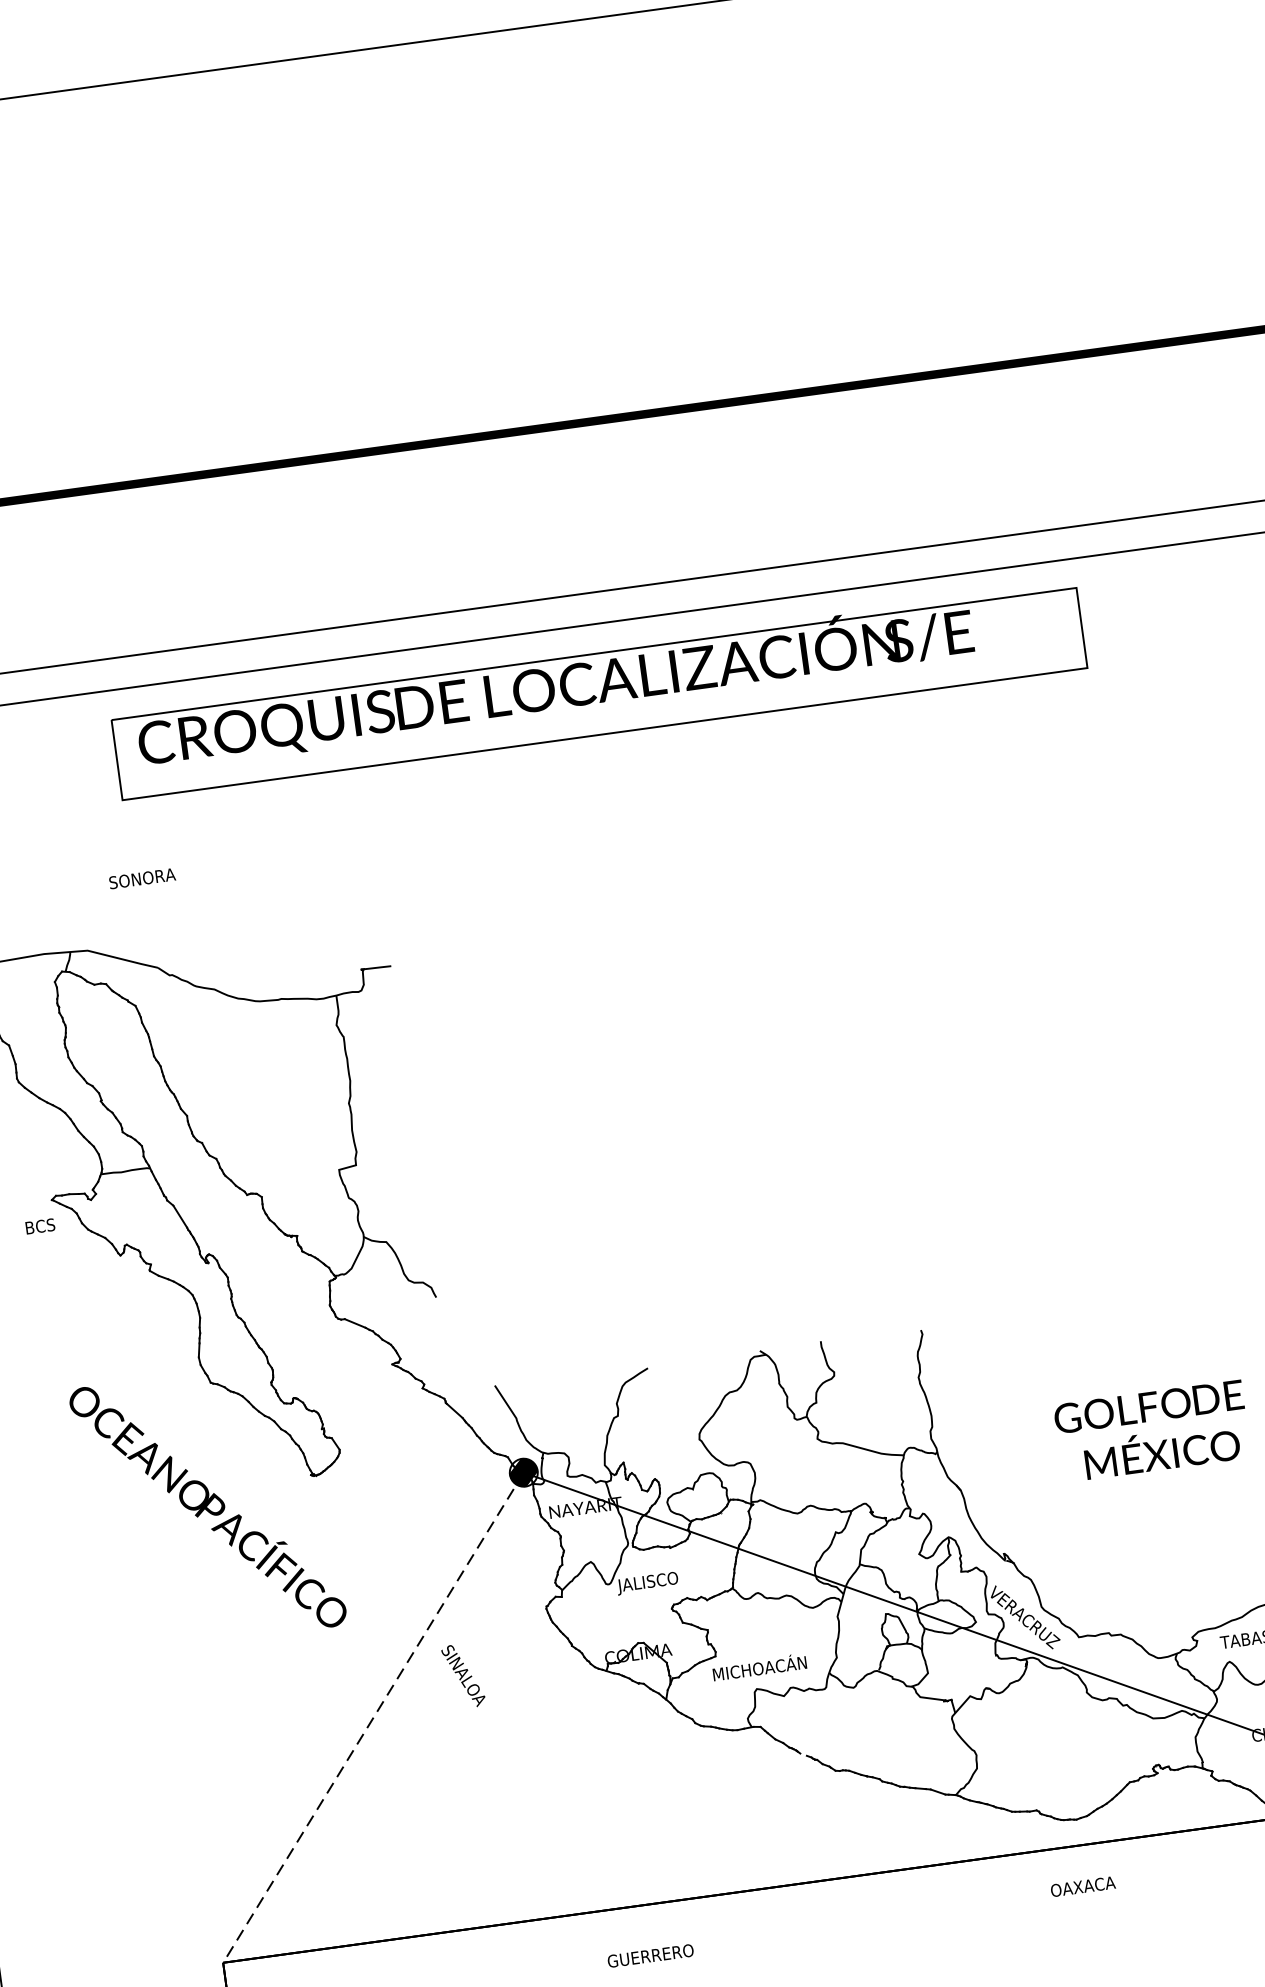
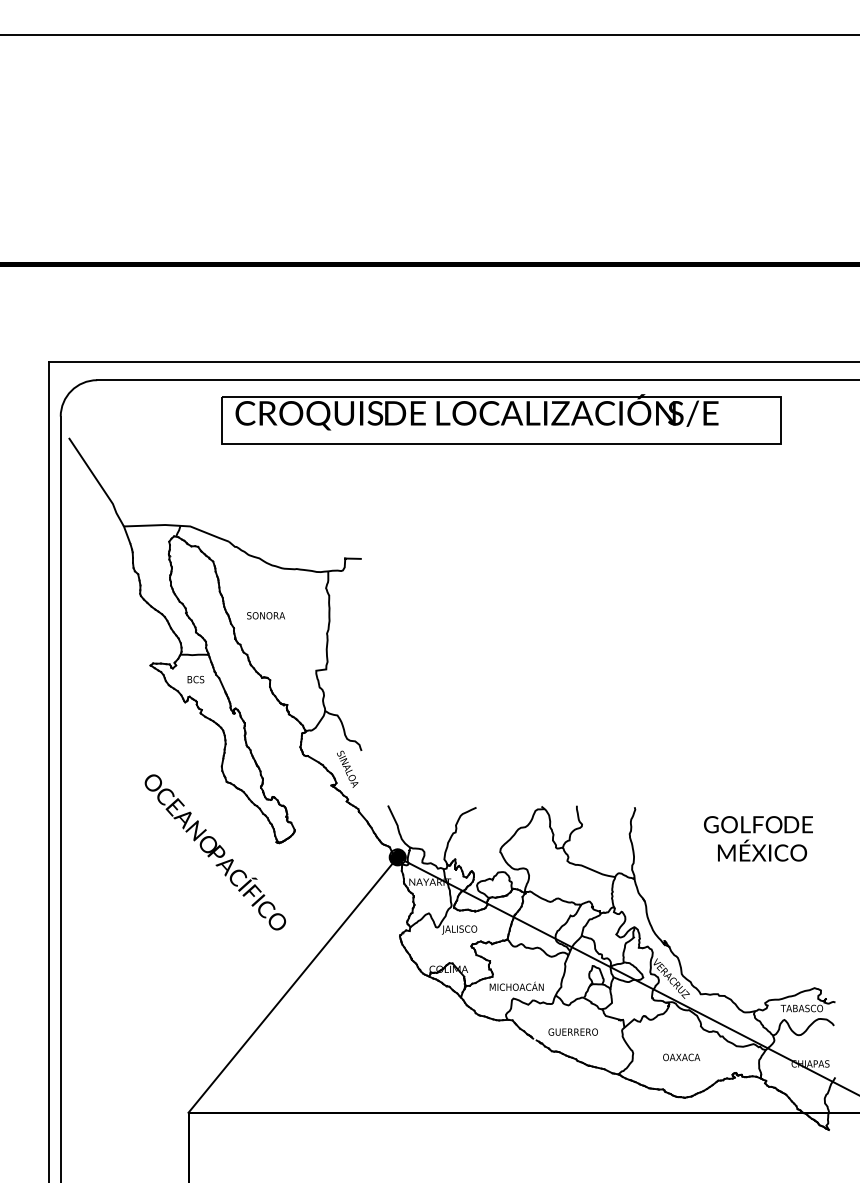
text: (141, 878) -> (265, 615), moved
text: (39, 1226) -> (195, 679), moved
text: (1152, 1430) -> (758, 838), moved
text: (463, 1674) -> (347, 768), moved
line: (372, 1718) -> (292, 985), dashed -> solid
text: (1082, 1886) -> (681, 1057), moved
text: (649, 1955) -> (572, 1031), moved

